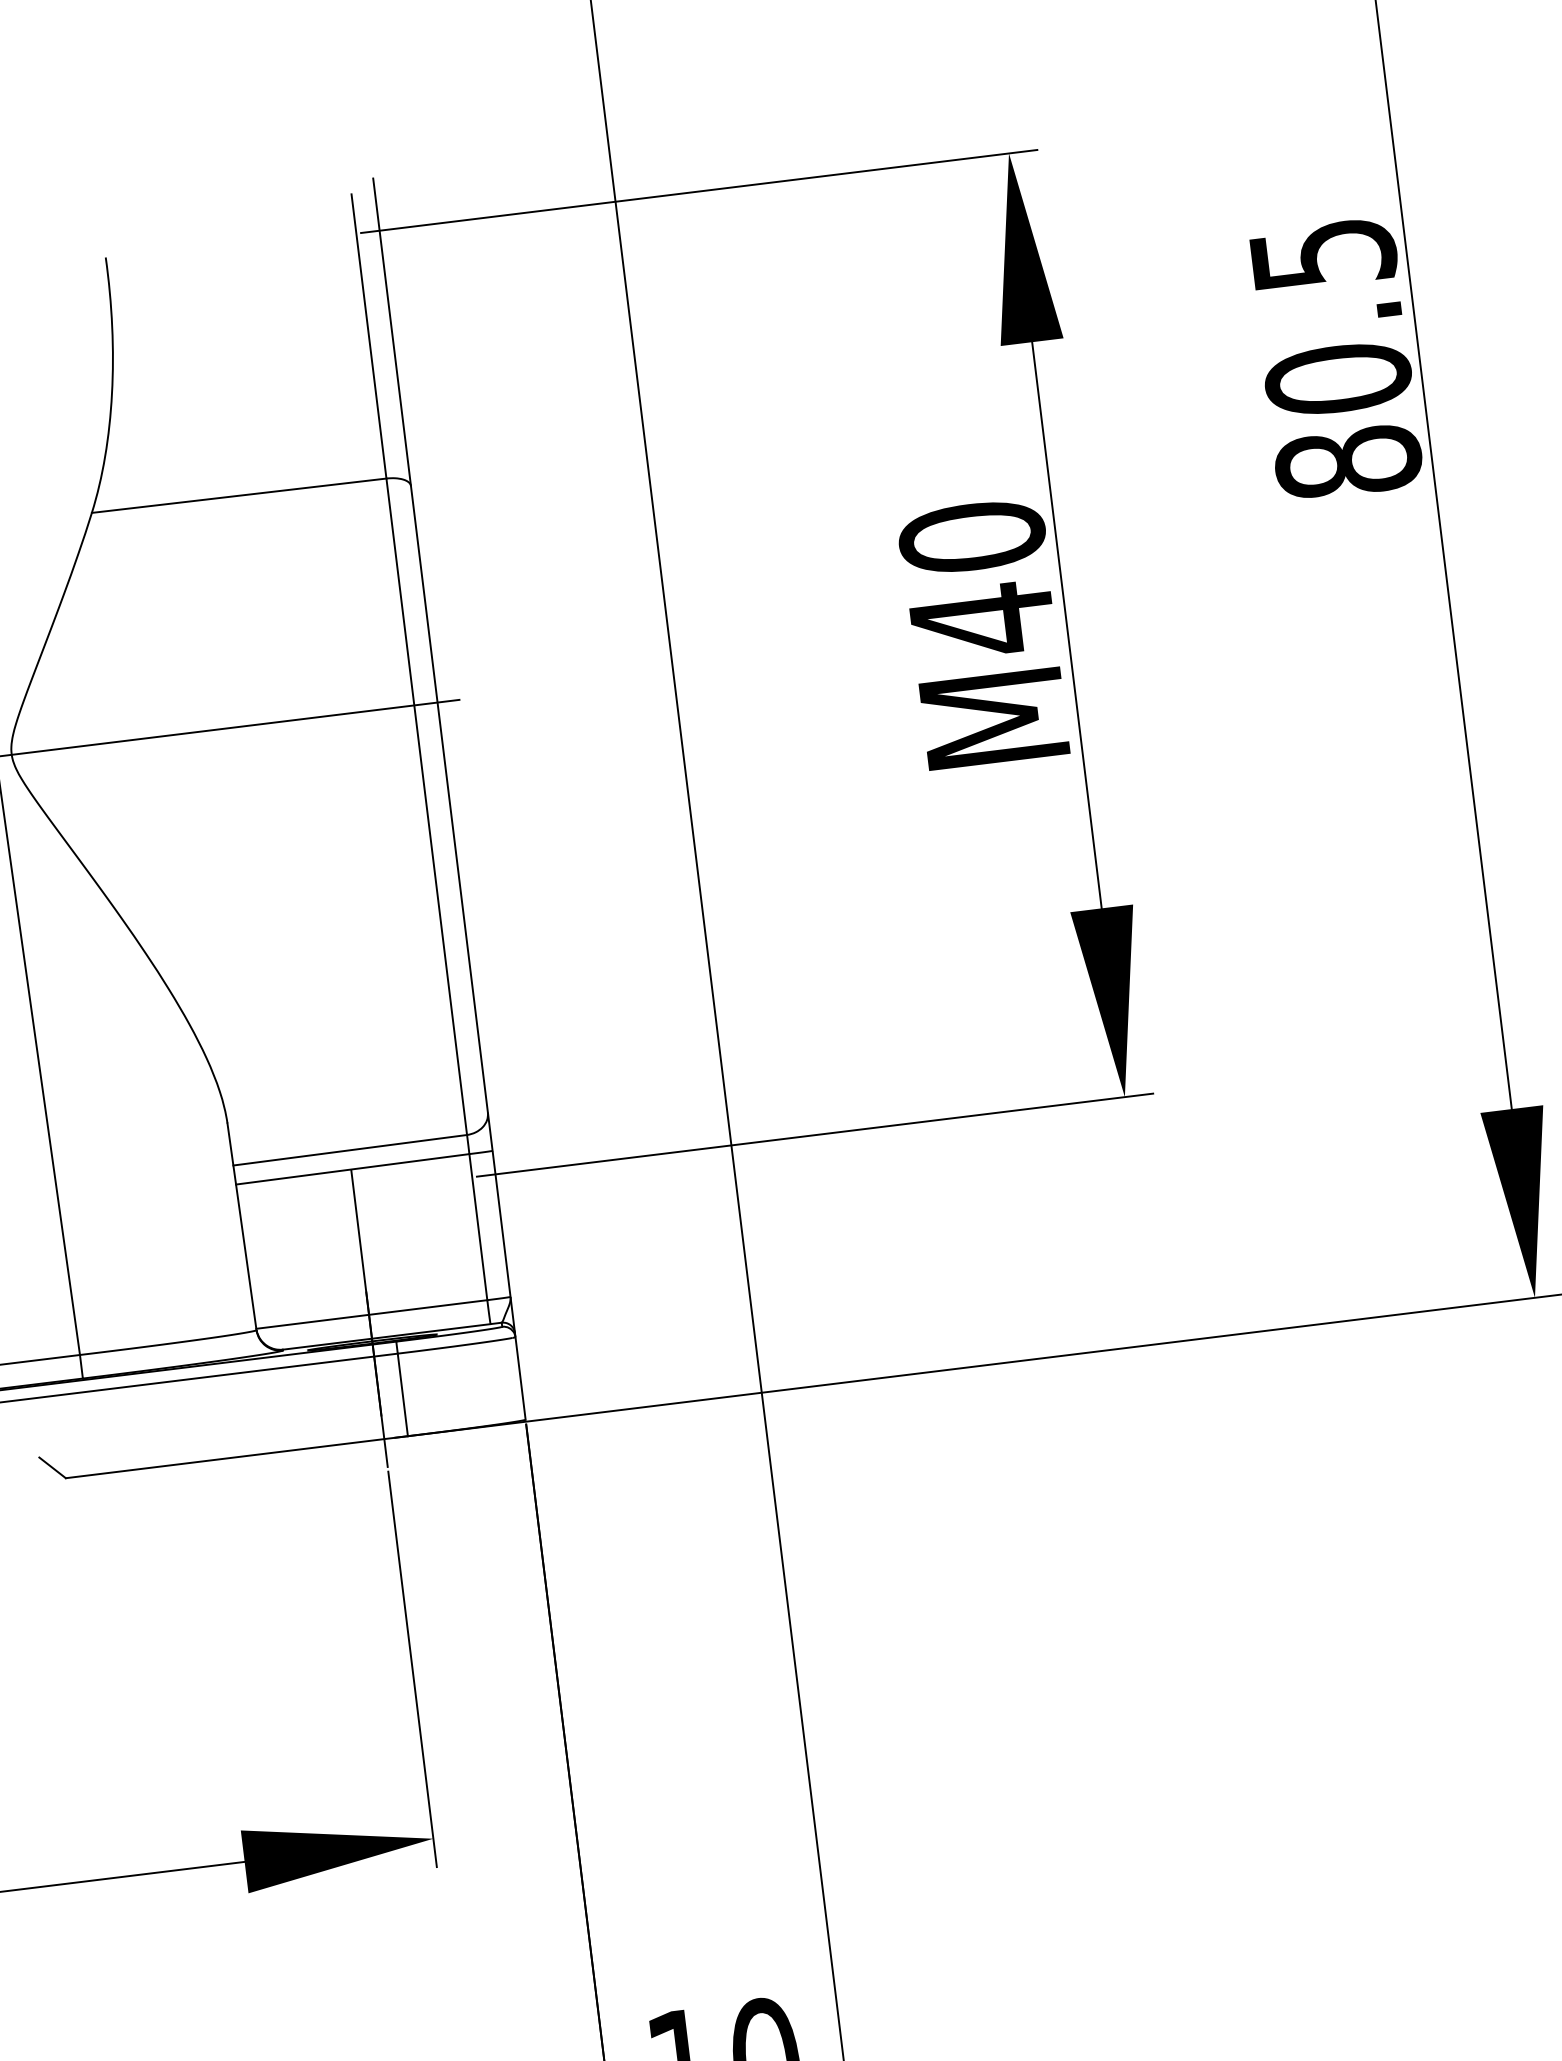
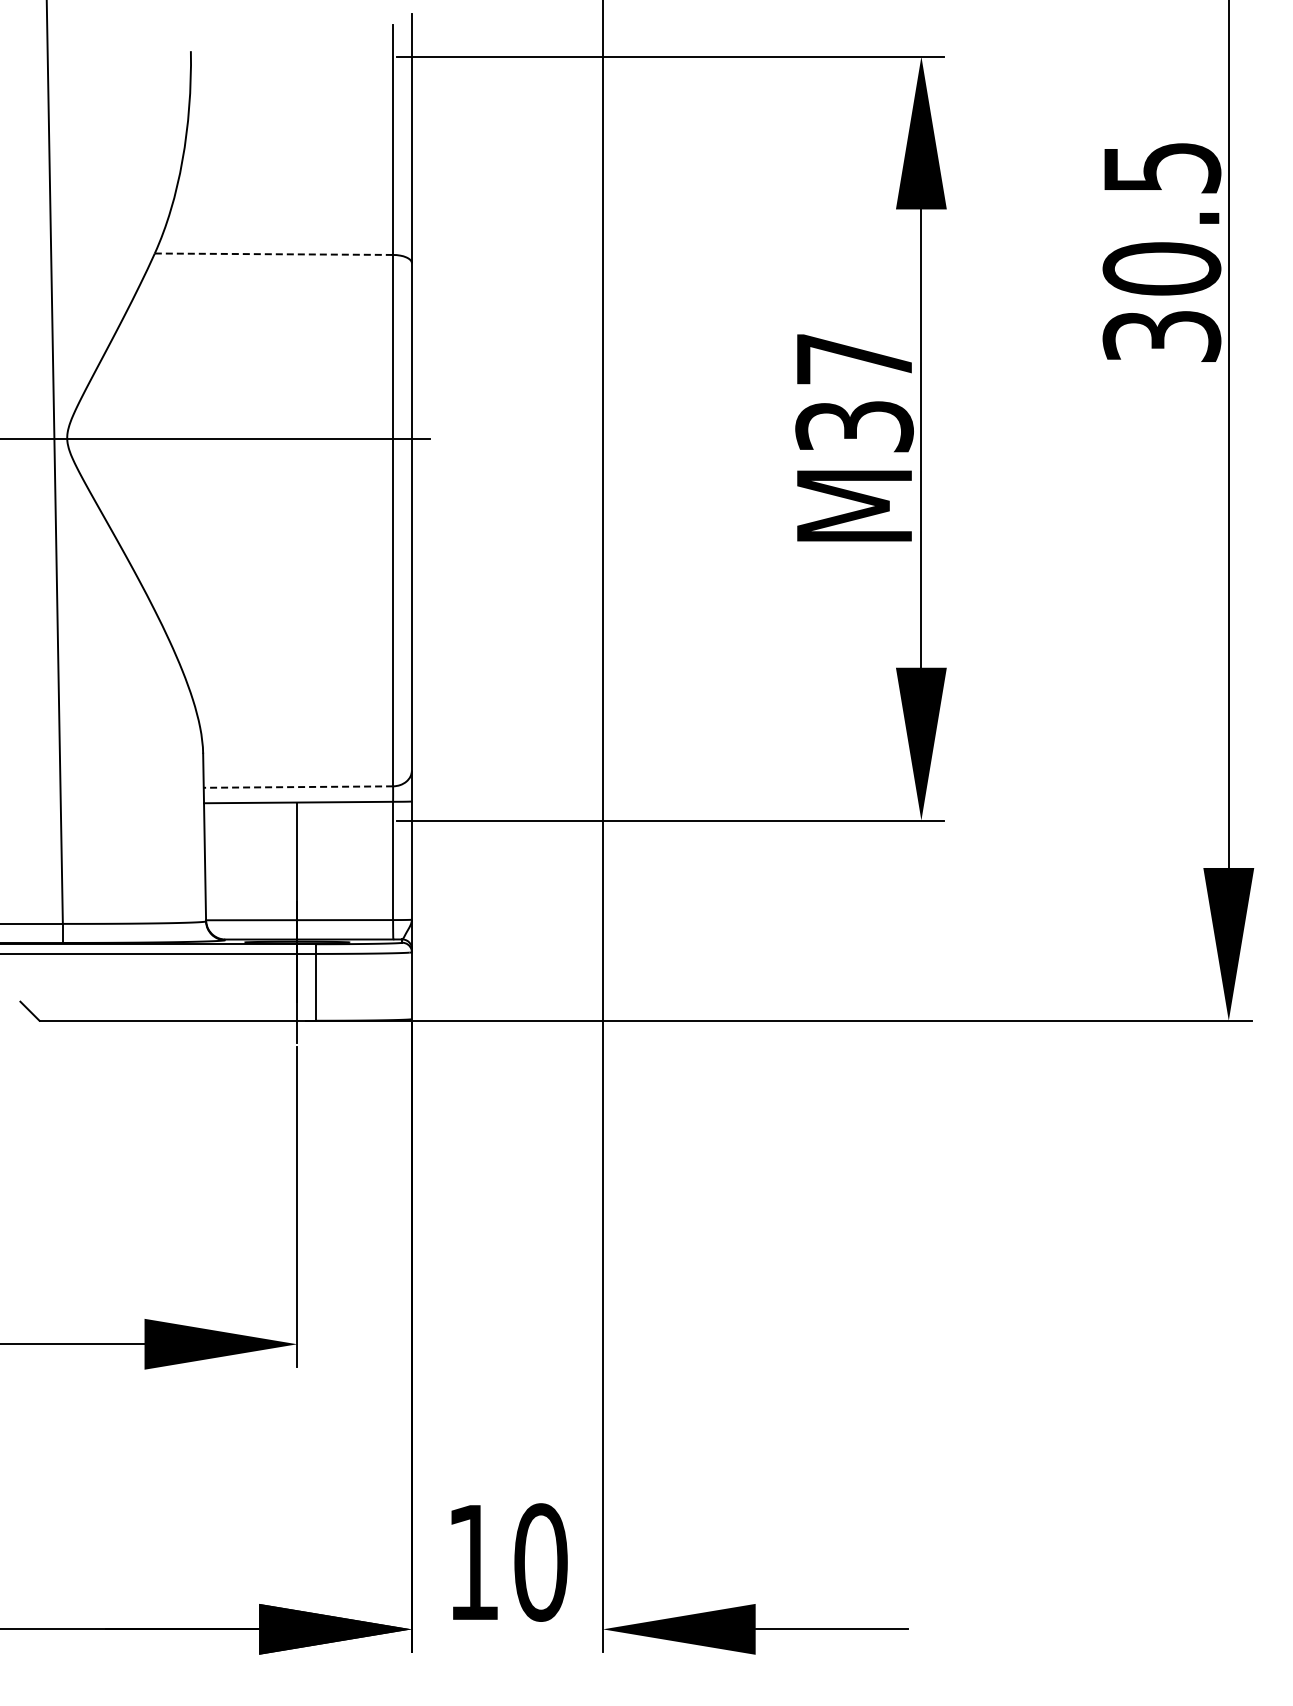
text: (1347, 461) -> (1161, 335), 80.5 -> 30.5
line: (239, 495) -> (274, 254), solid -> dashed
text: (977, 579) -> (854, 393), M40 -> M37
line: (350, 1150) -> (298, 787), solid -> dashed

